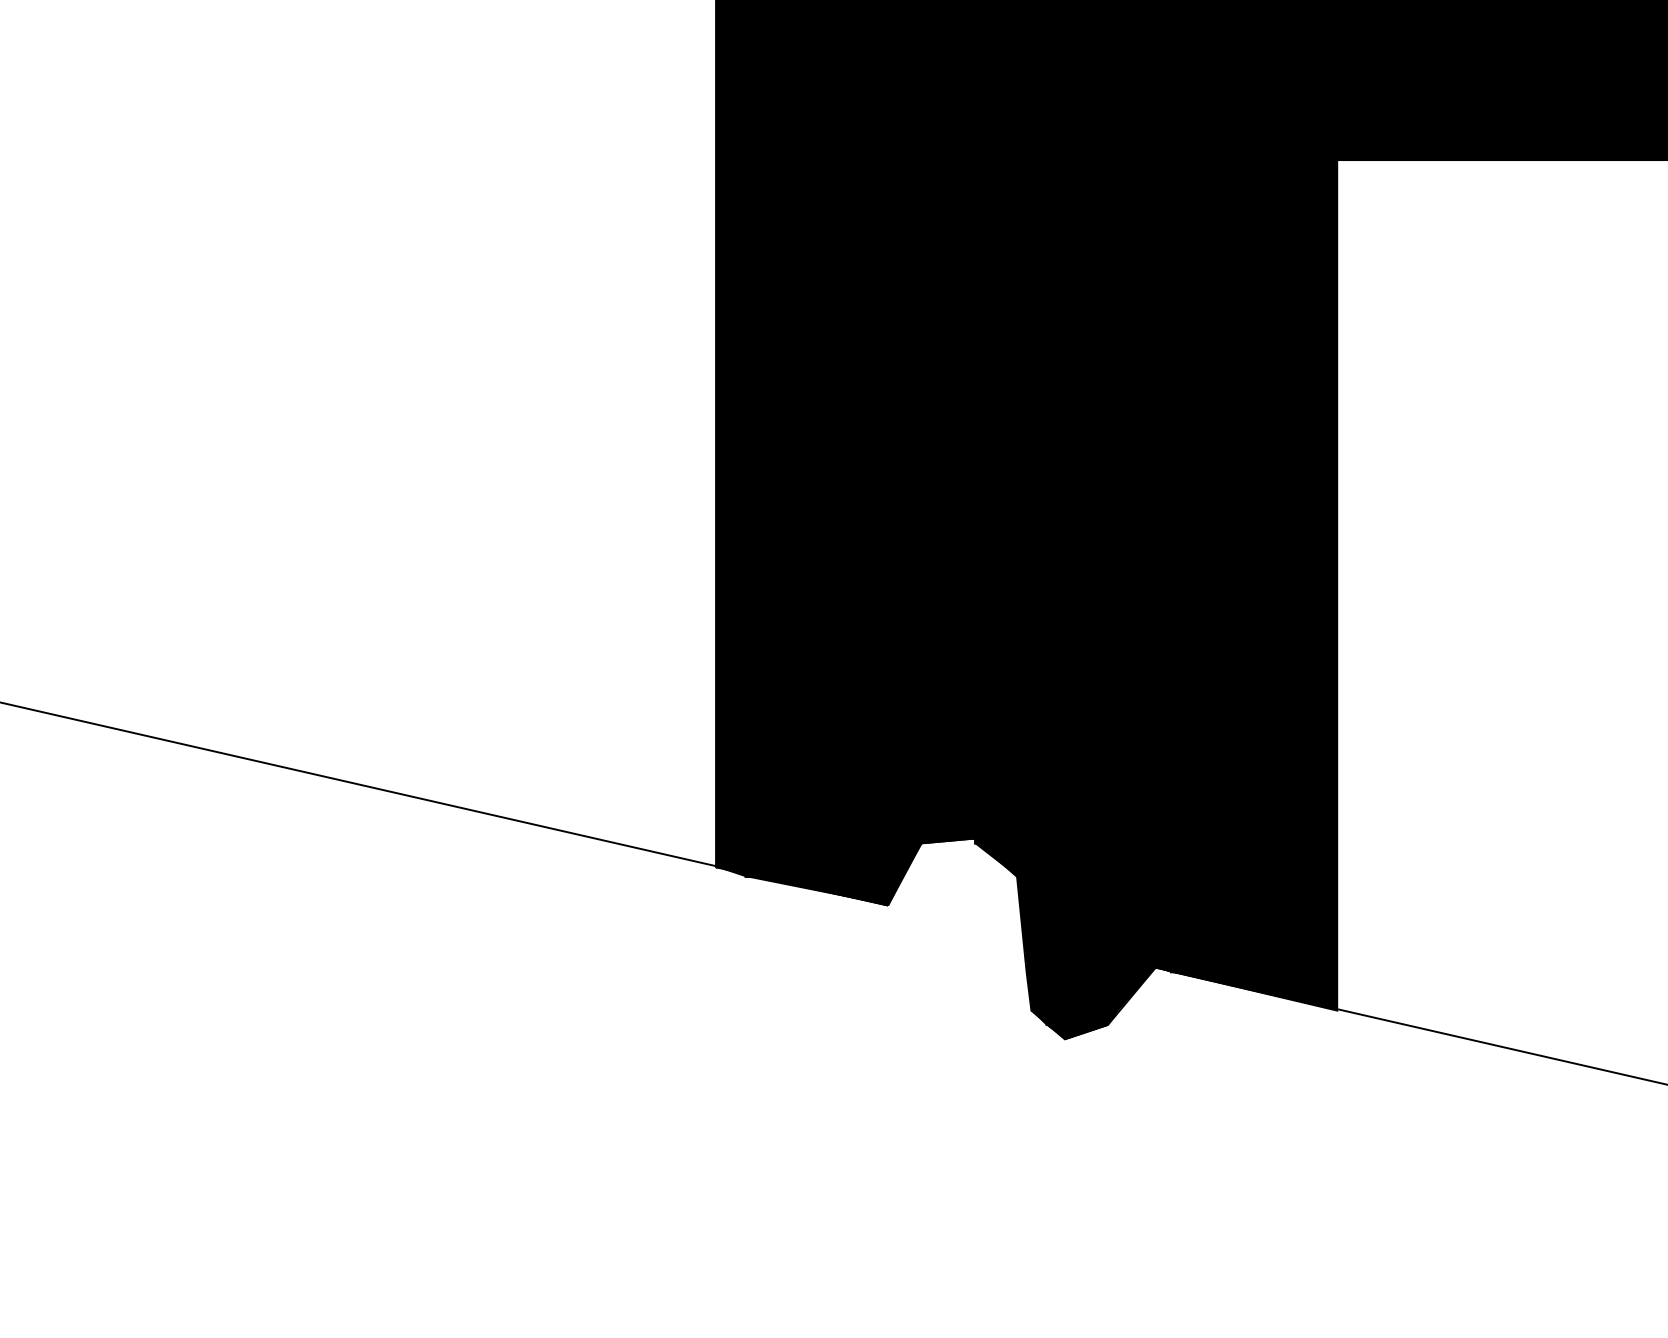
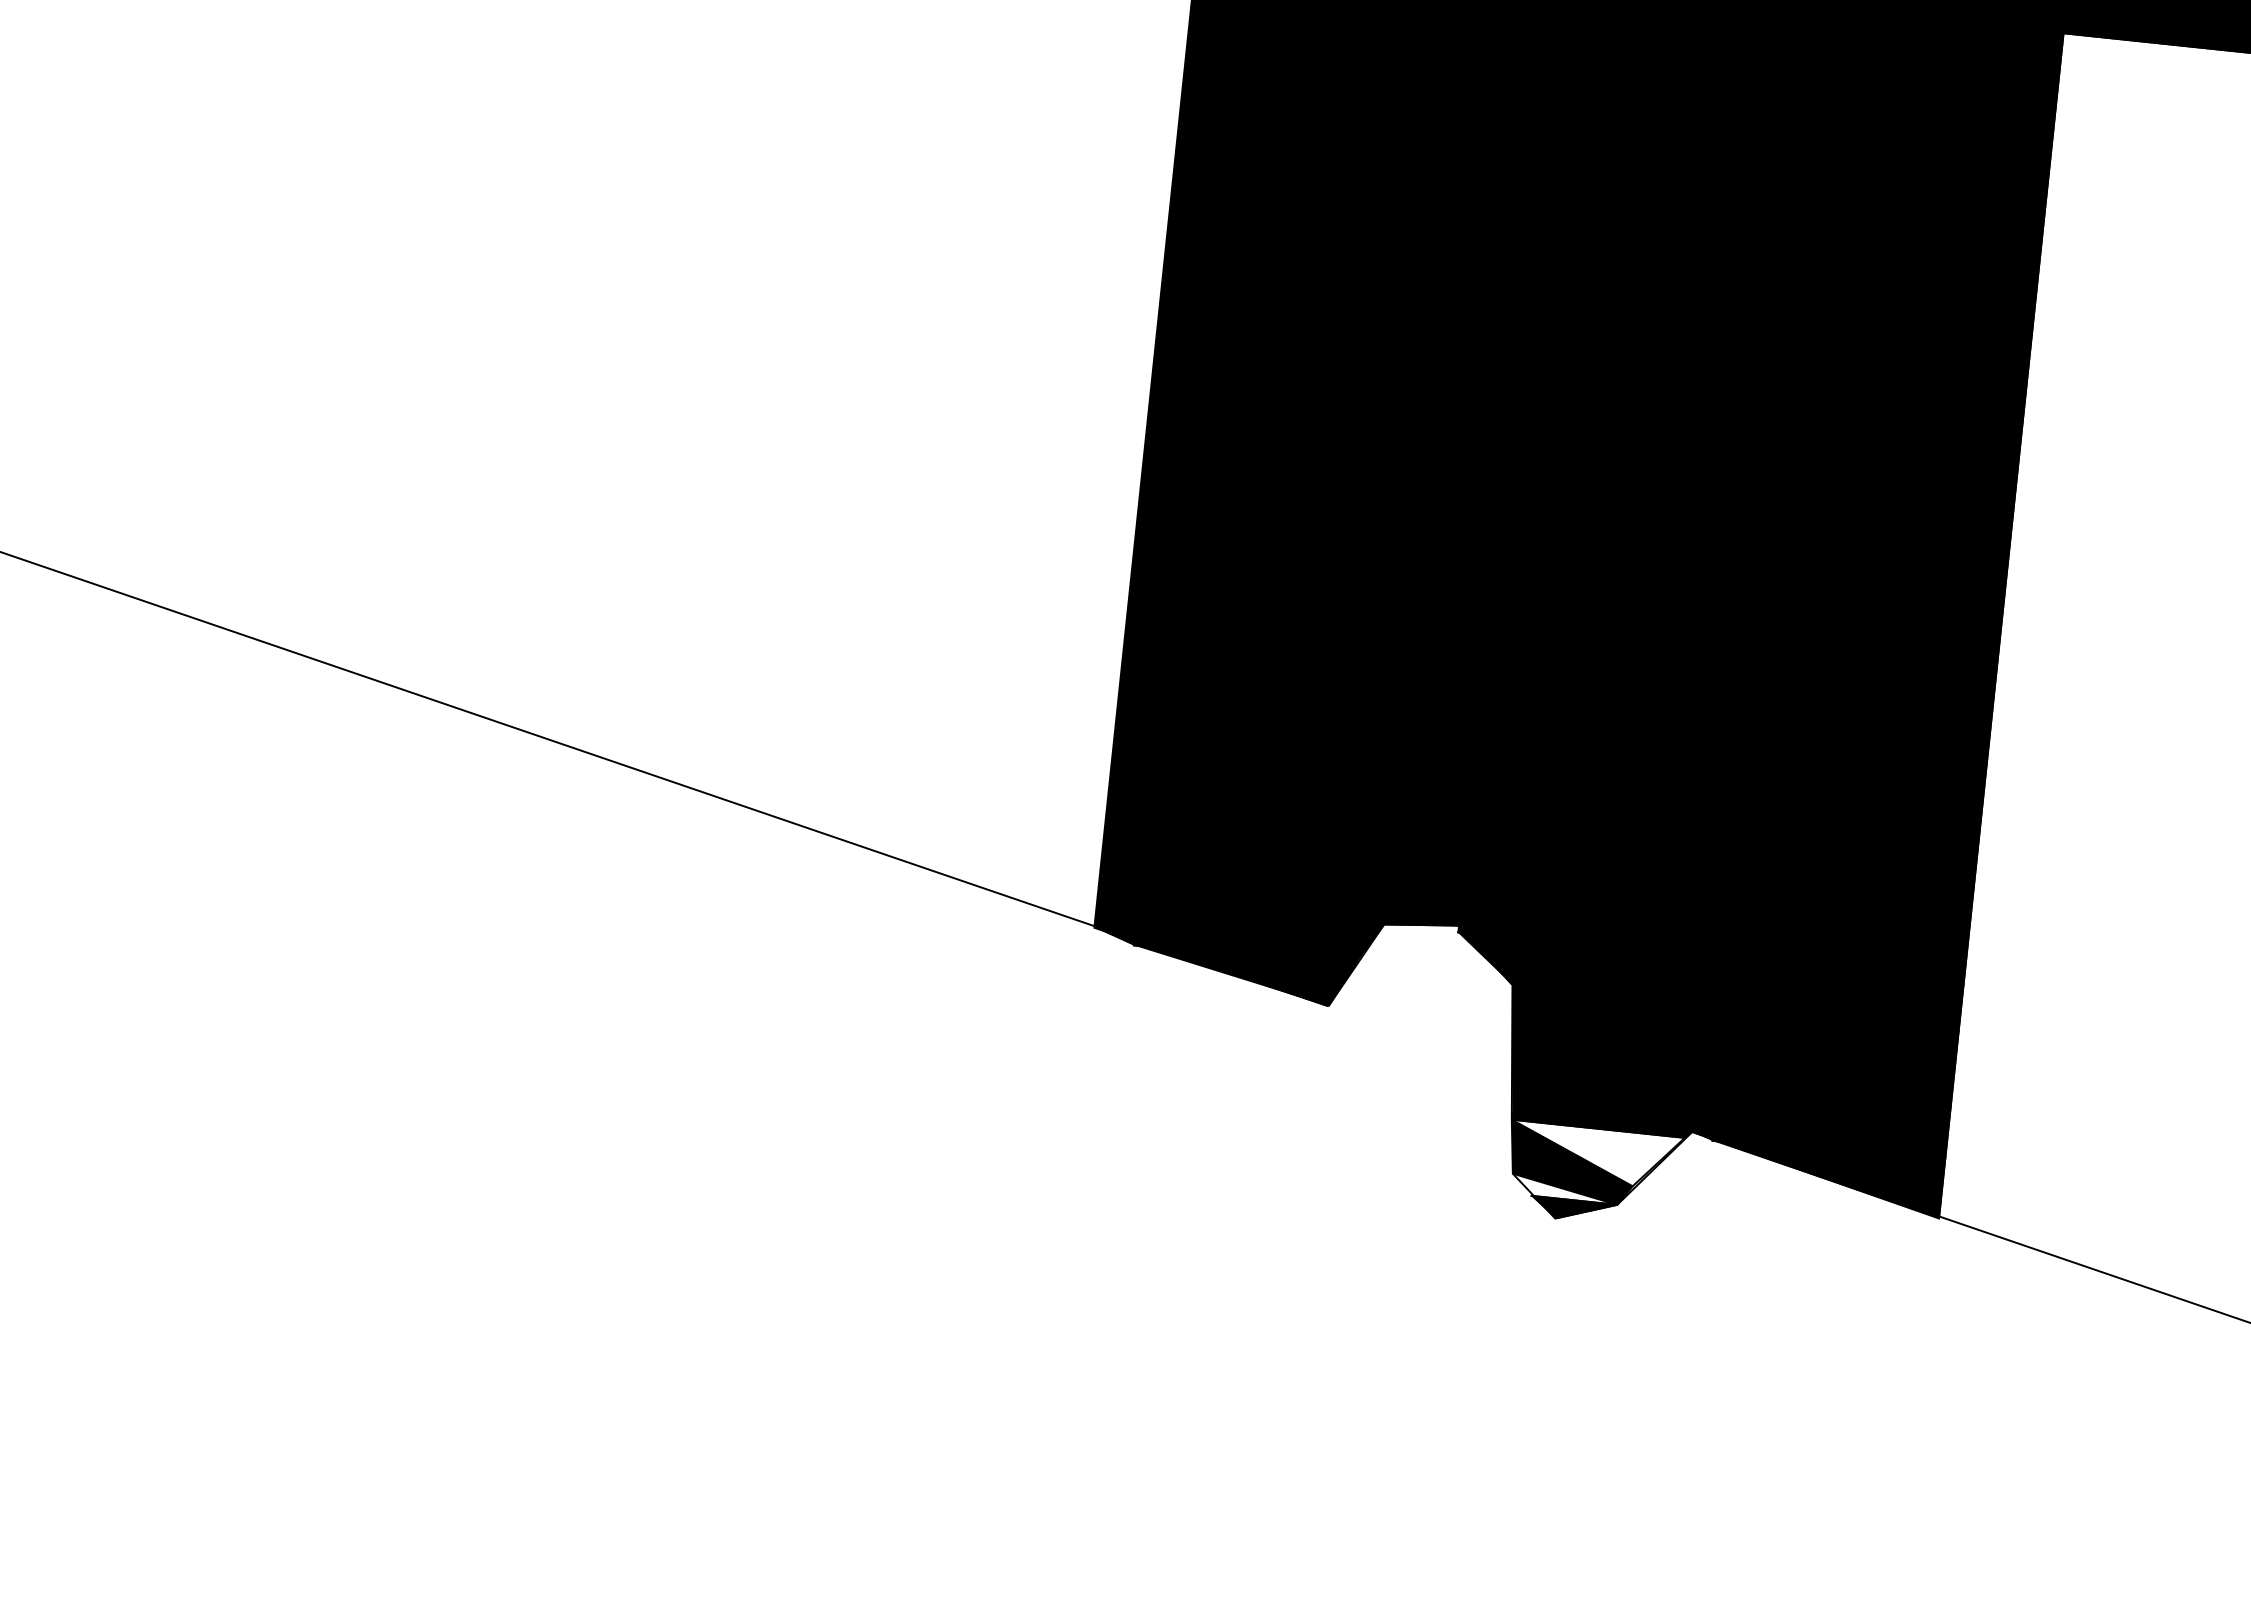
fill: (1088, 991) -> (1595, 1155), removed
fill: (1069, 1017) -> (1564, 1188), removed

